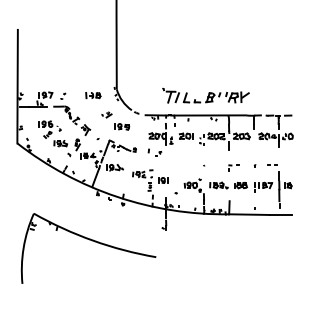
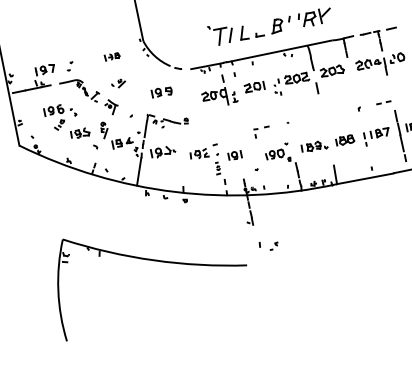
part: (93, 95) -> (112, 56), size x0.7
part: (106, 114) -> (117, 83), moved
part: (154, 152) -> (268, 245), moved
part: (233, 167) -> (260, 131), moved

